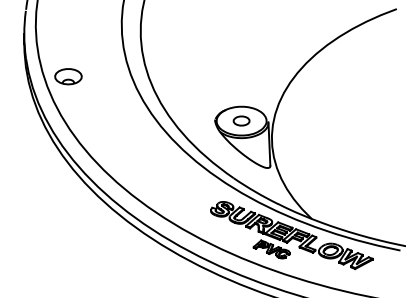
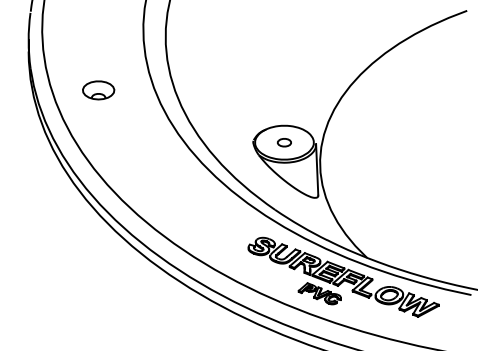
part: (68, 76) -> (98, 90), moved
part: (241, 120) -> (284, 142), size x0.71

